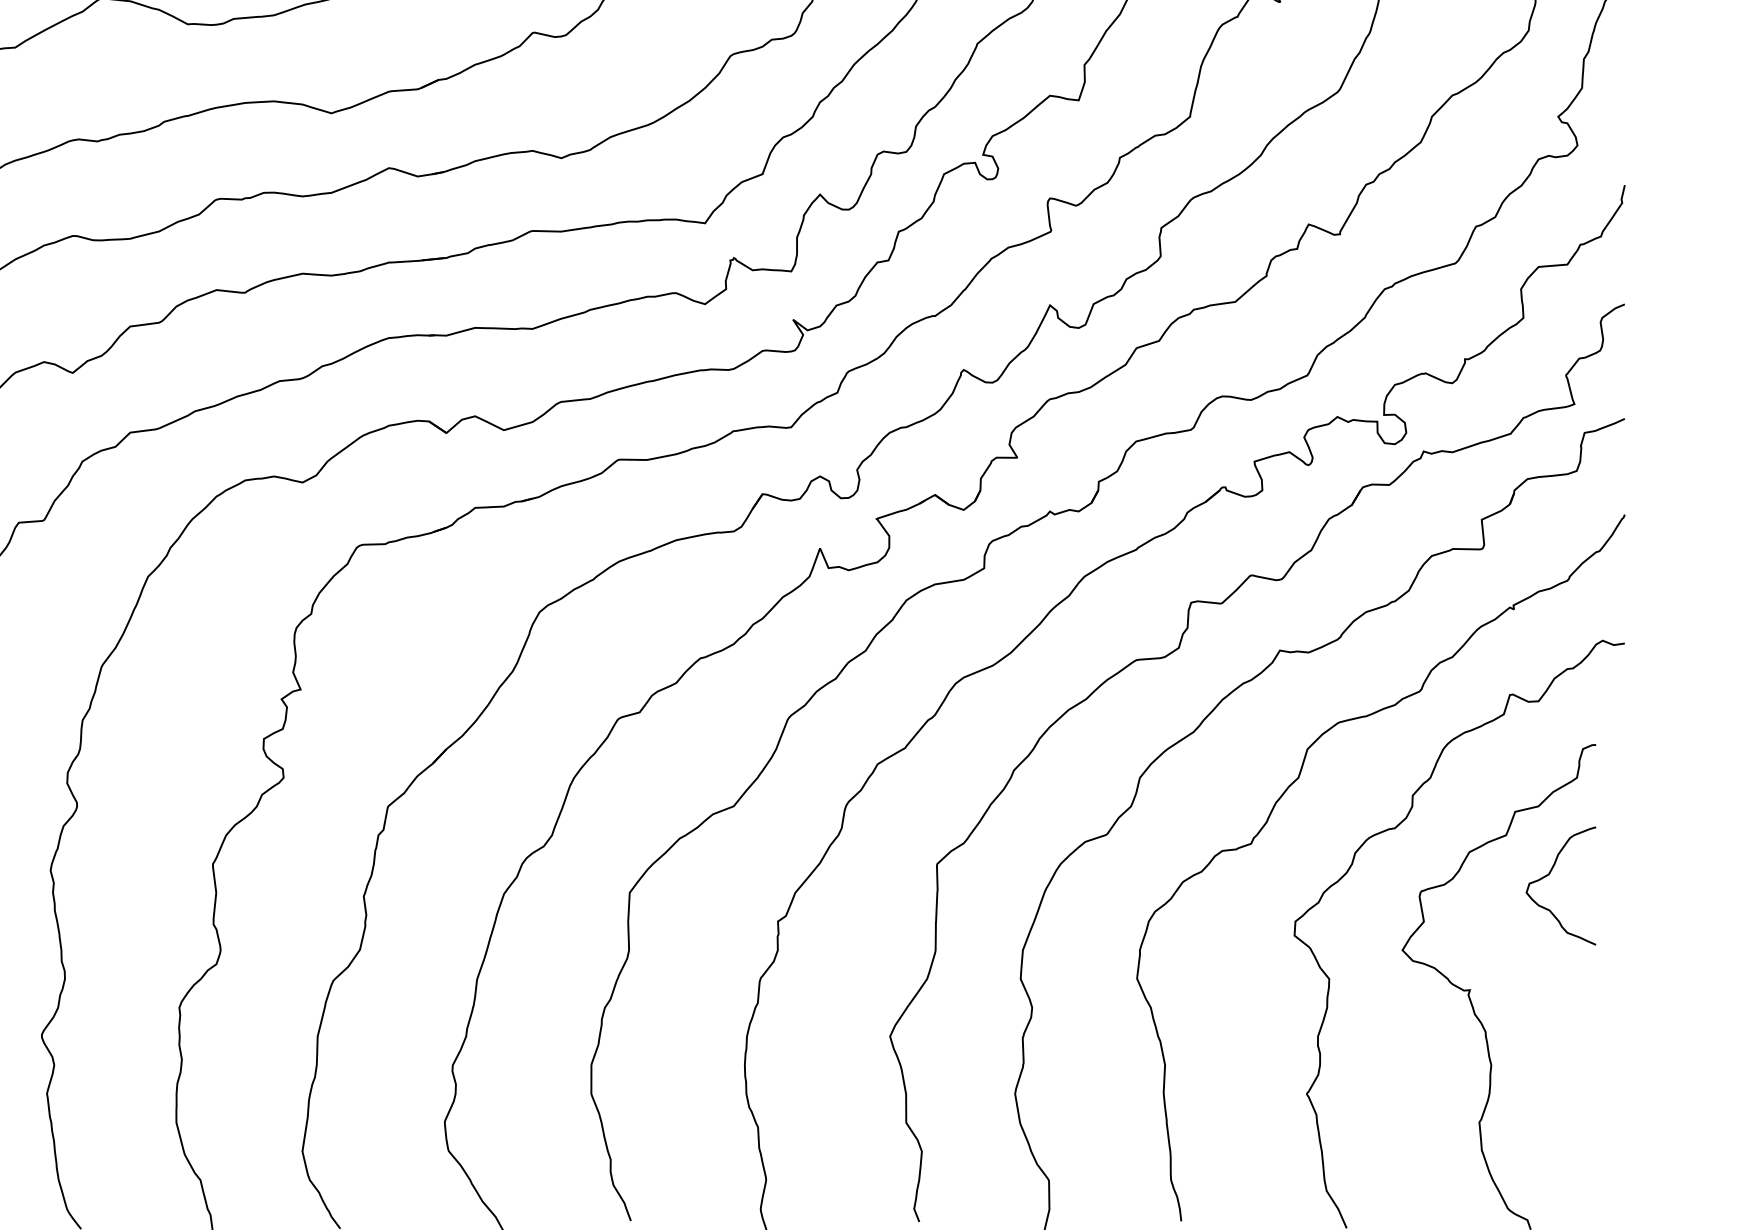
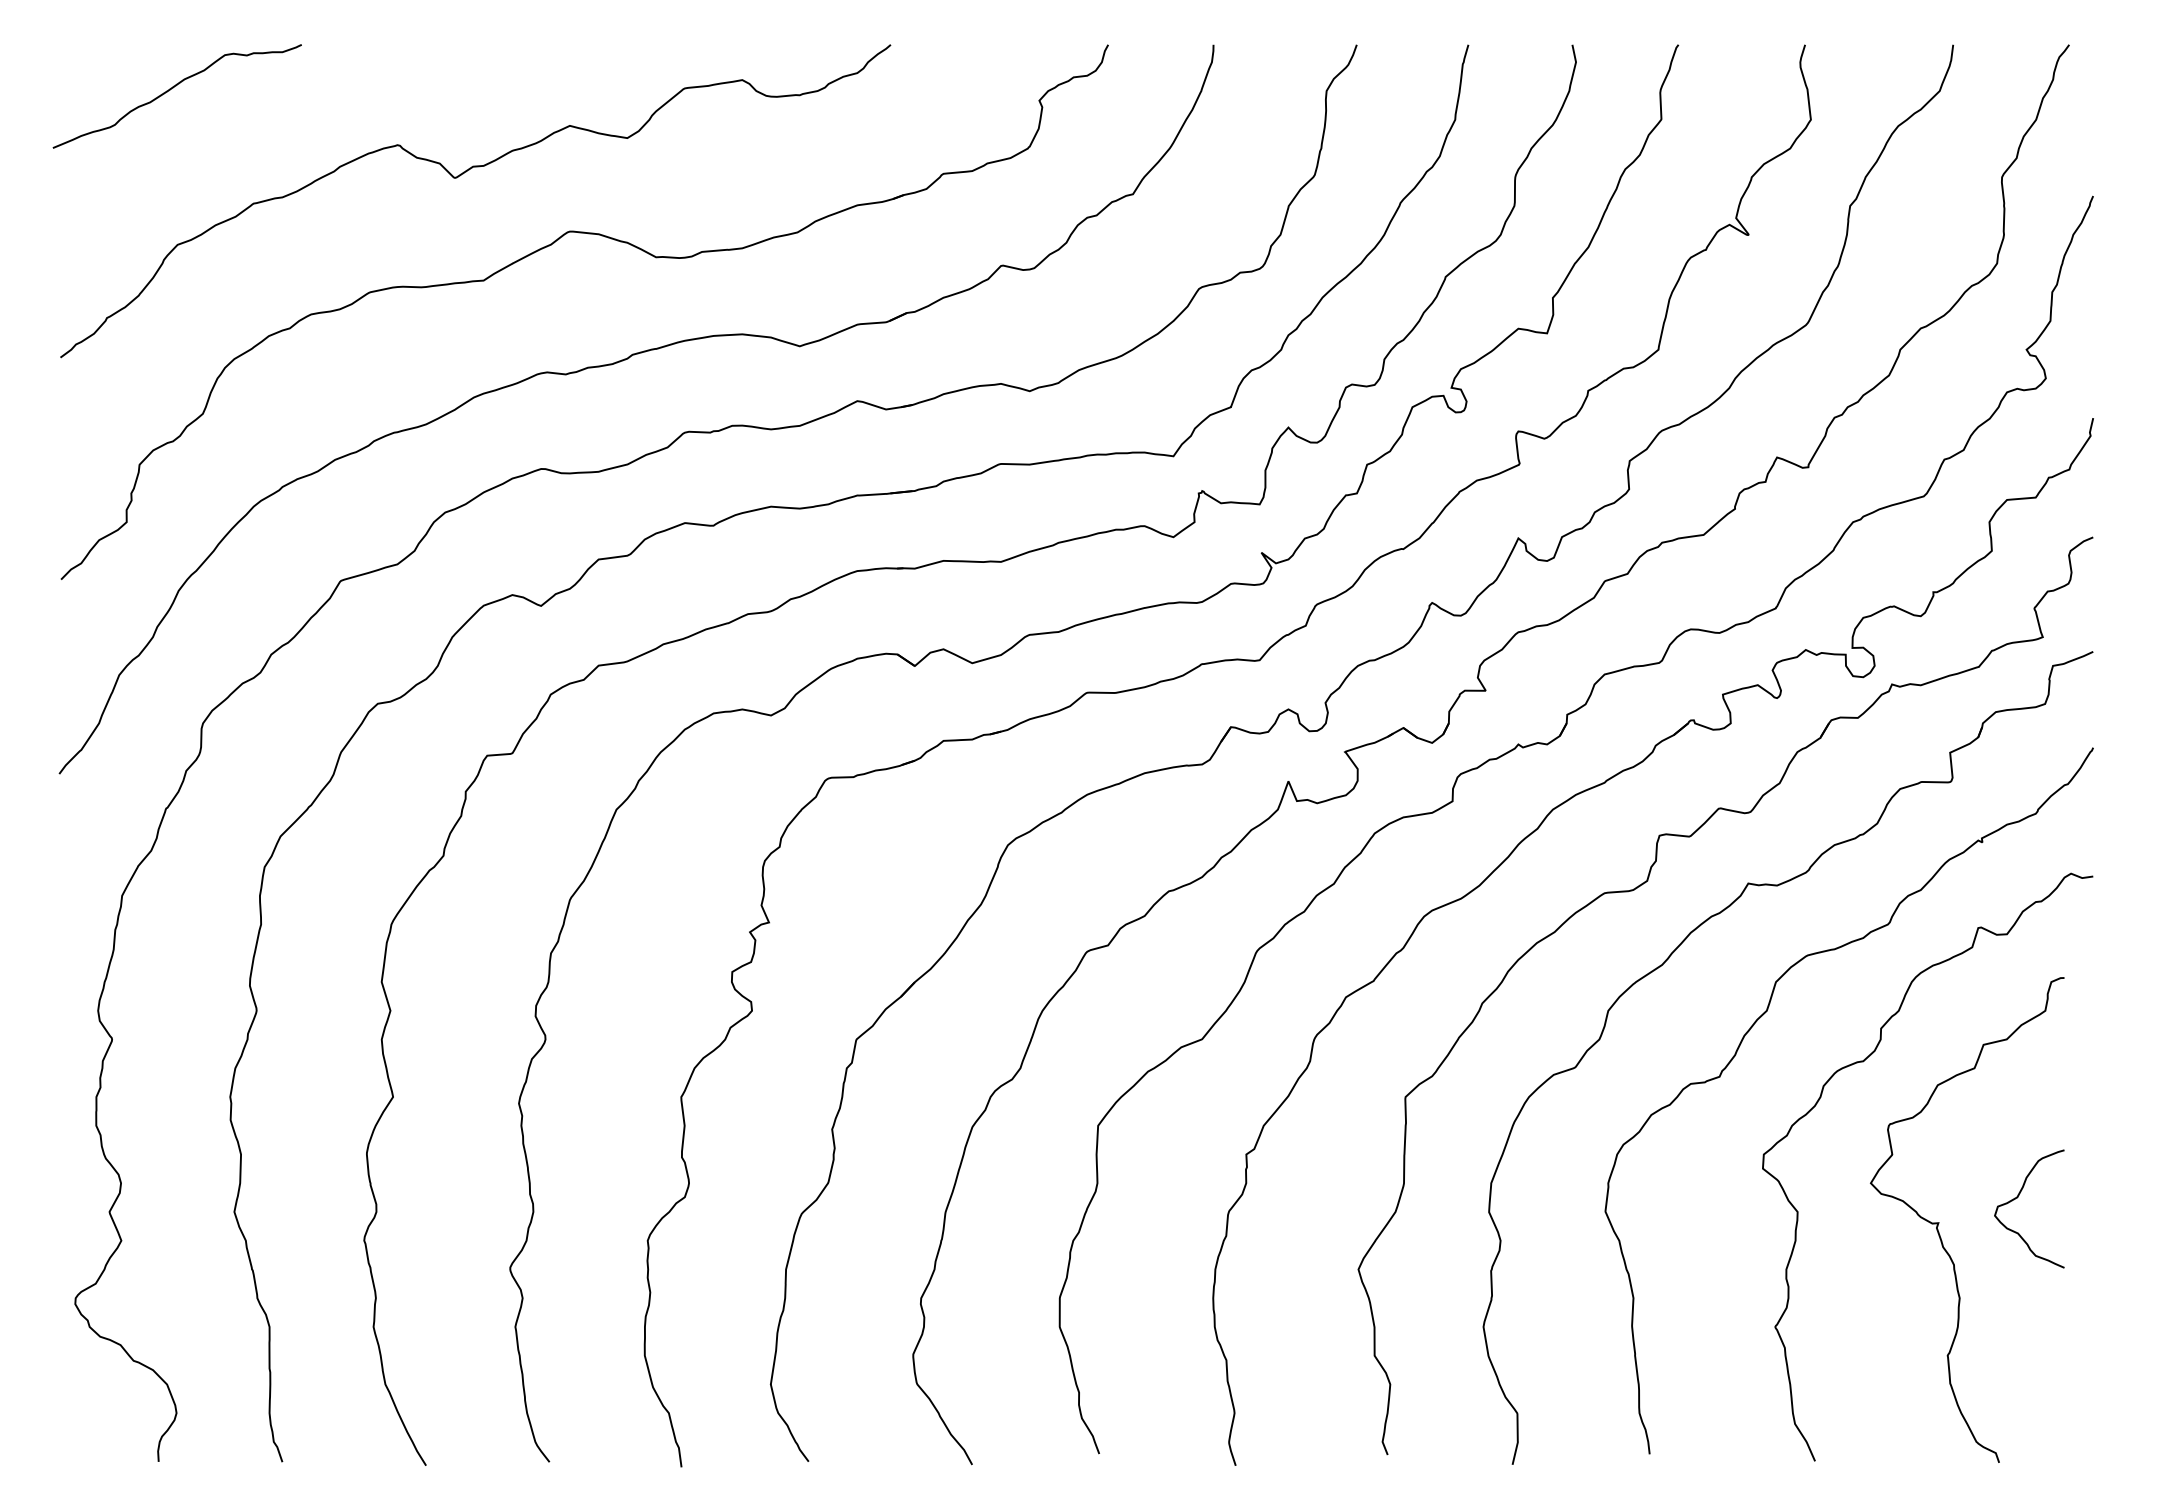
curve: (1550, 874) -> (2018, 1197), moved

